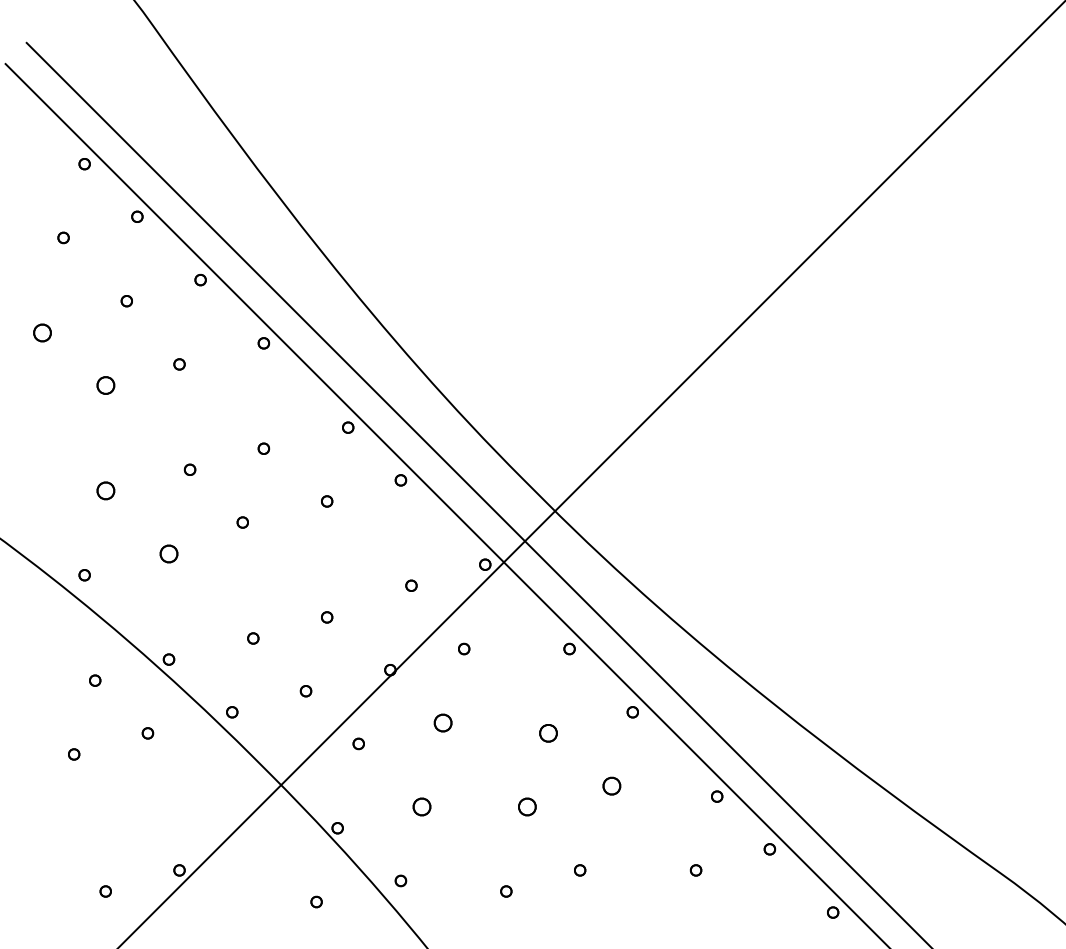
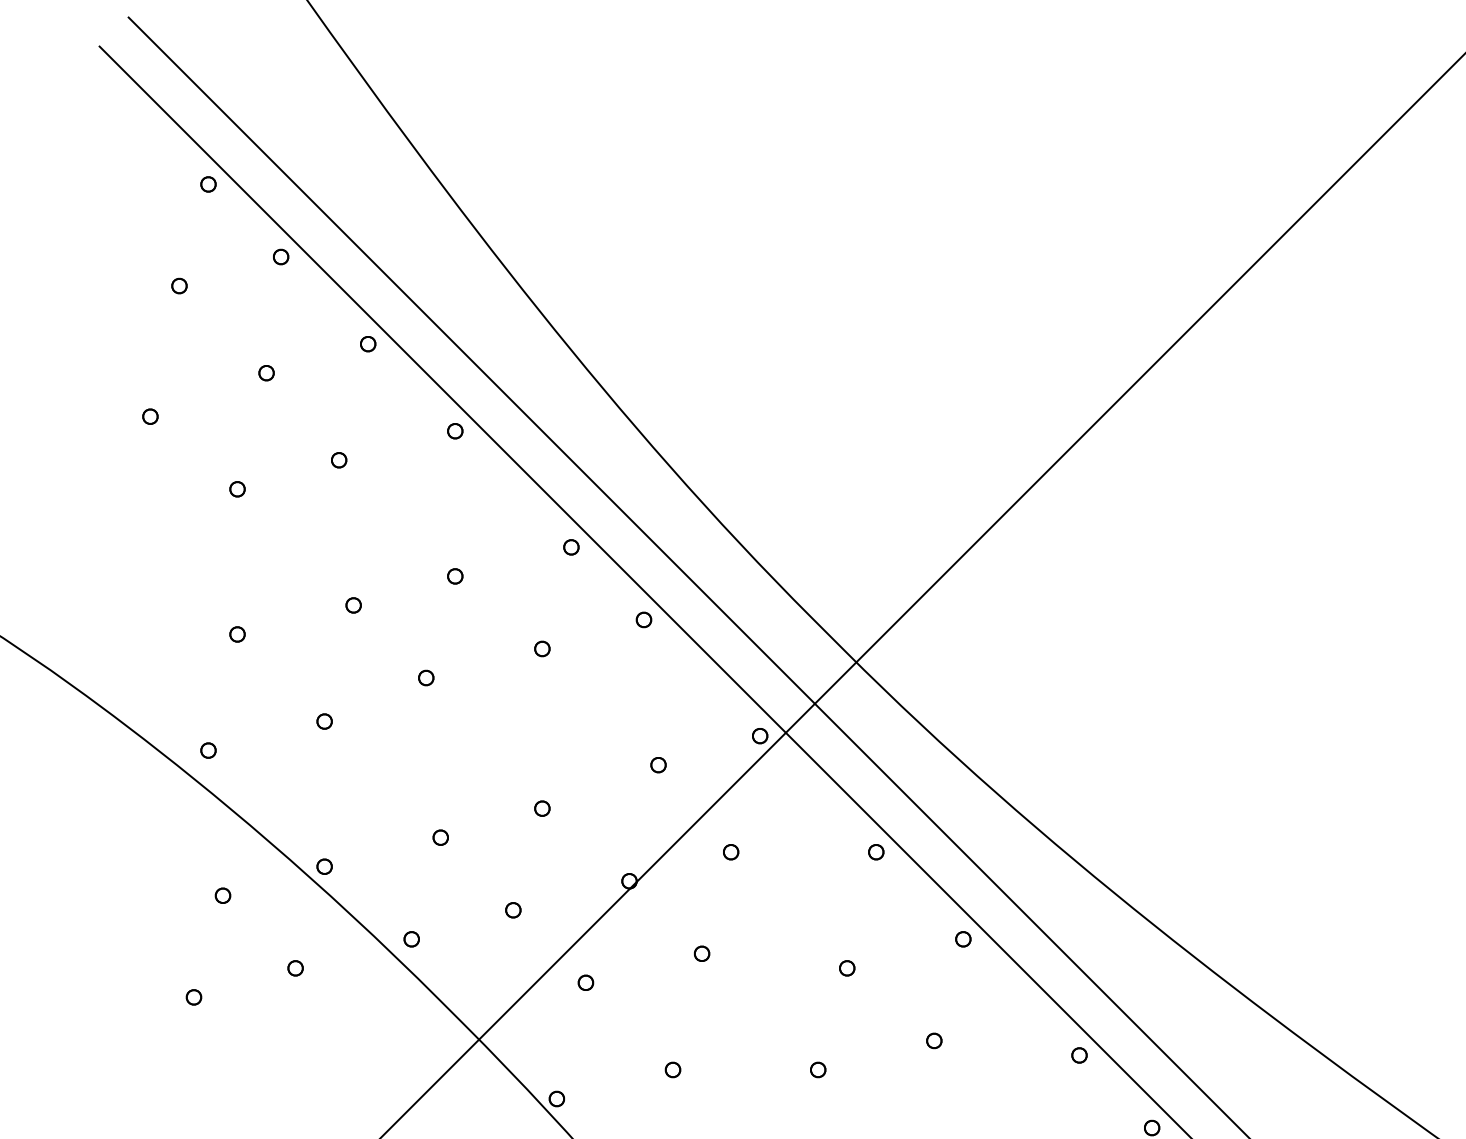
part: (42, 332) -> (150, 416), size x0.62
part: (105, 385) -> (237, 489), size x0.62
part: (105, 490) -> (237, 633), size x0.62
part: (168, 554) -> (323, 722), size x0.62
part: (442, 722) -> (701, 953), size x0.62
part: (548, 733) -> (847, 968), size x0.62
part: (611, 785) -> (933, 1040), size x0.62
part: (421, 807) -> (672, 1070), size x0.62
part: (527, 807) -> (818, 1070), size x0.62

